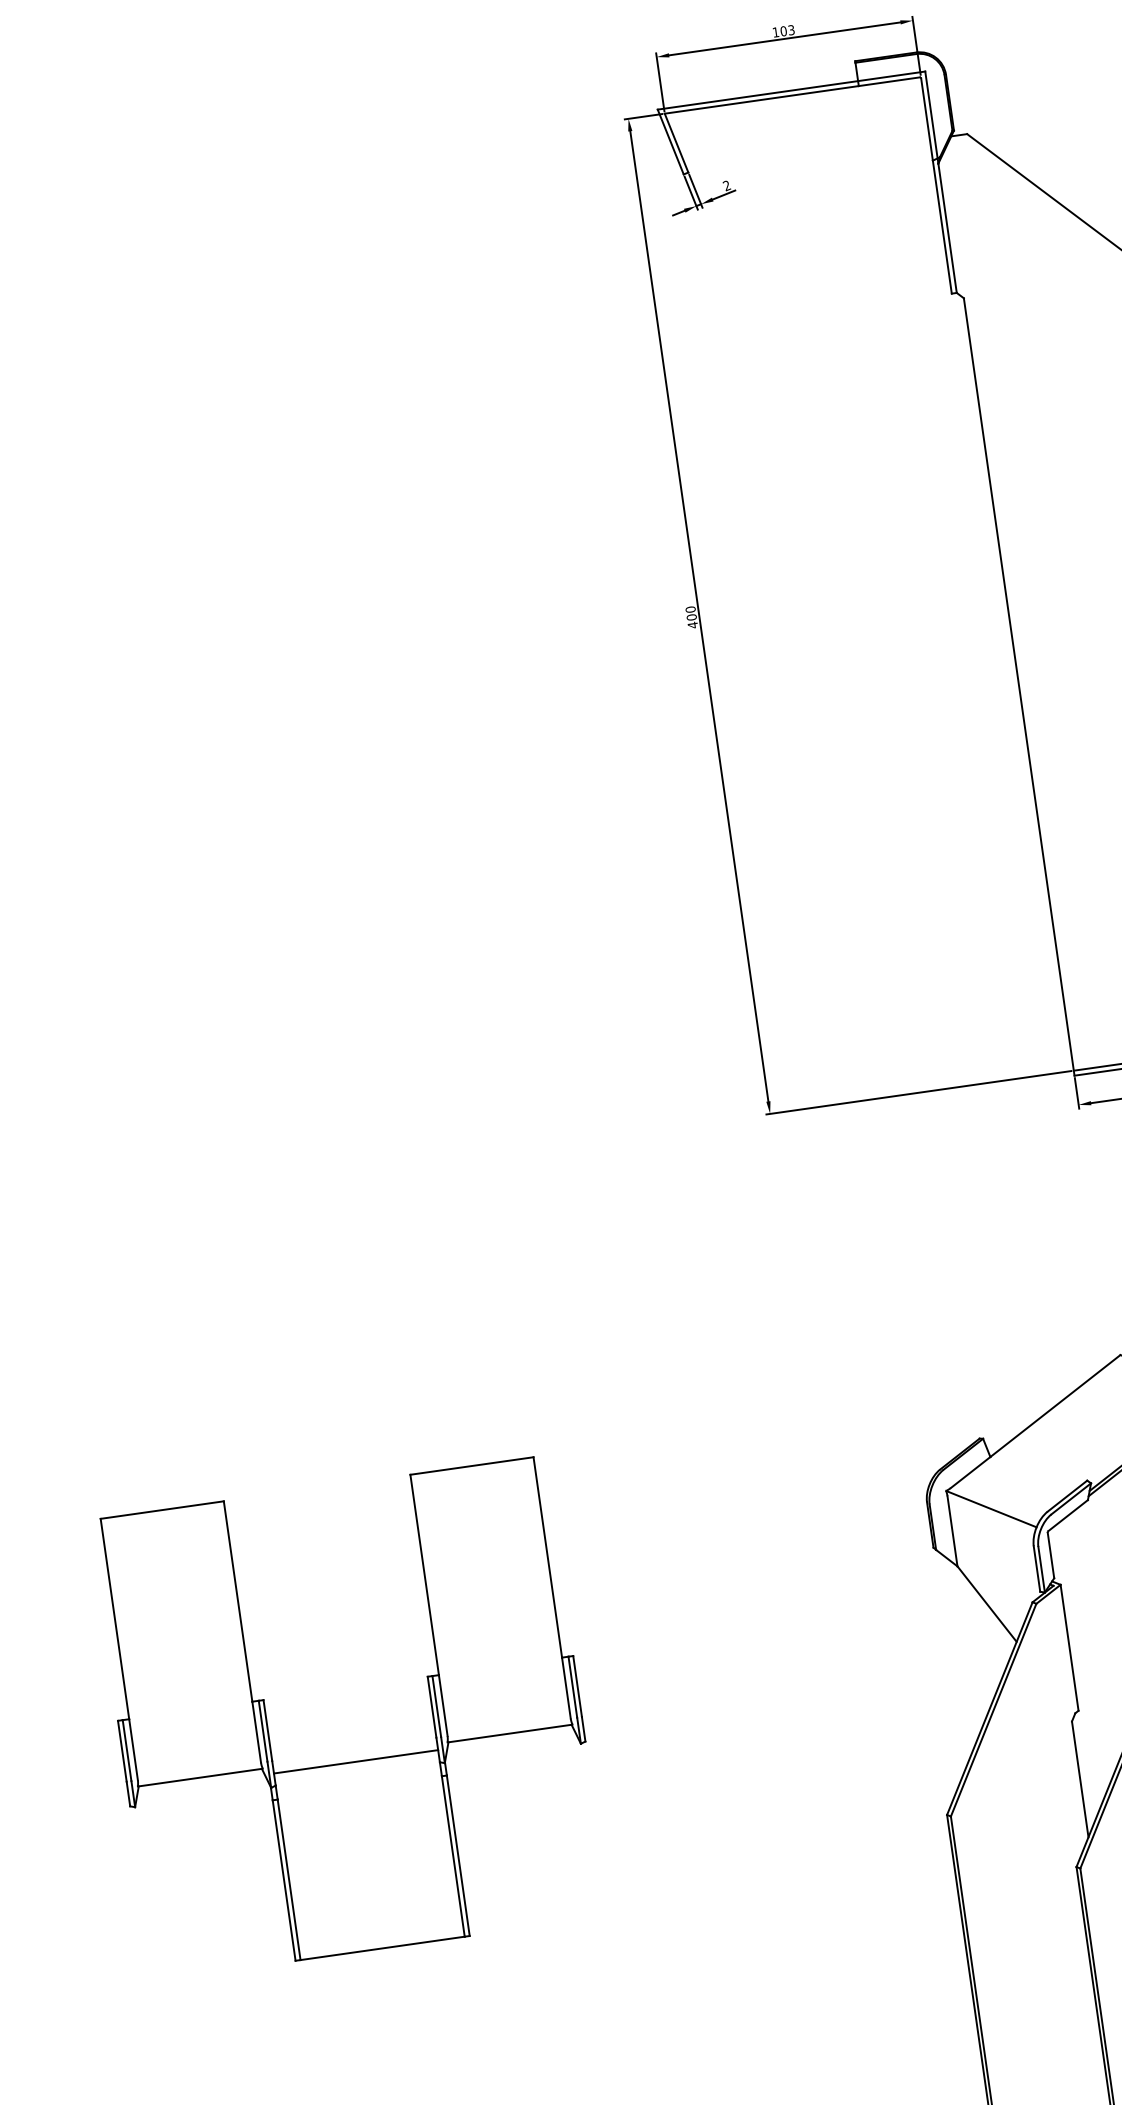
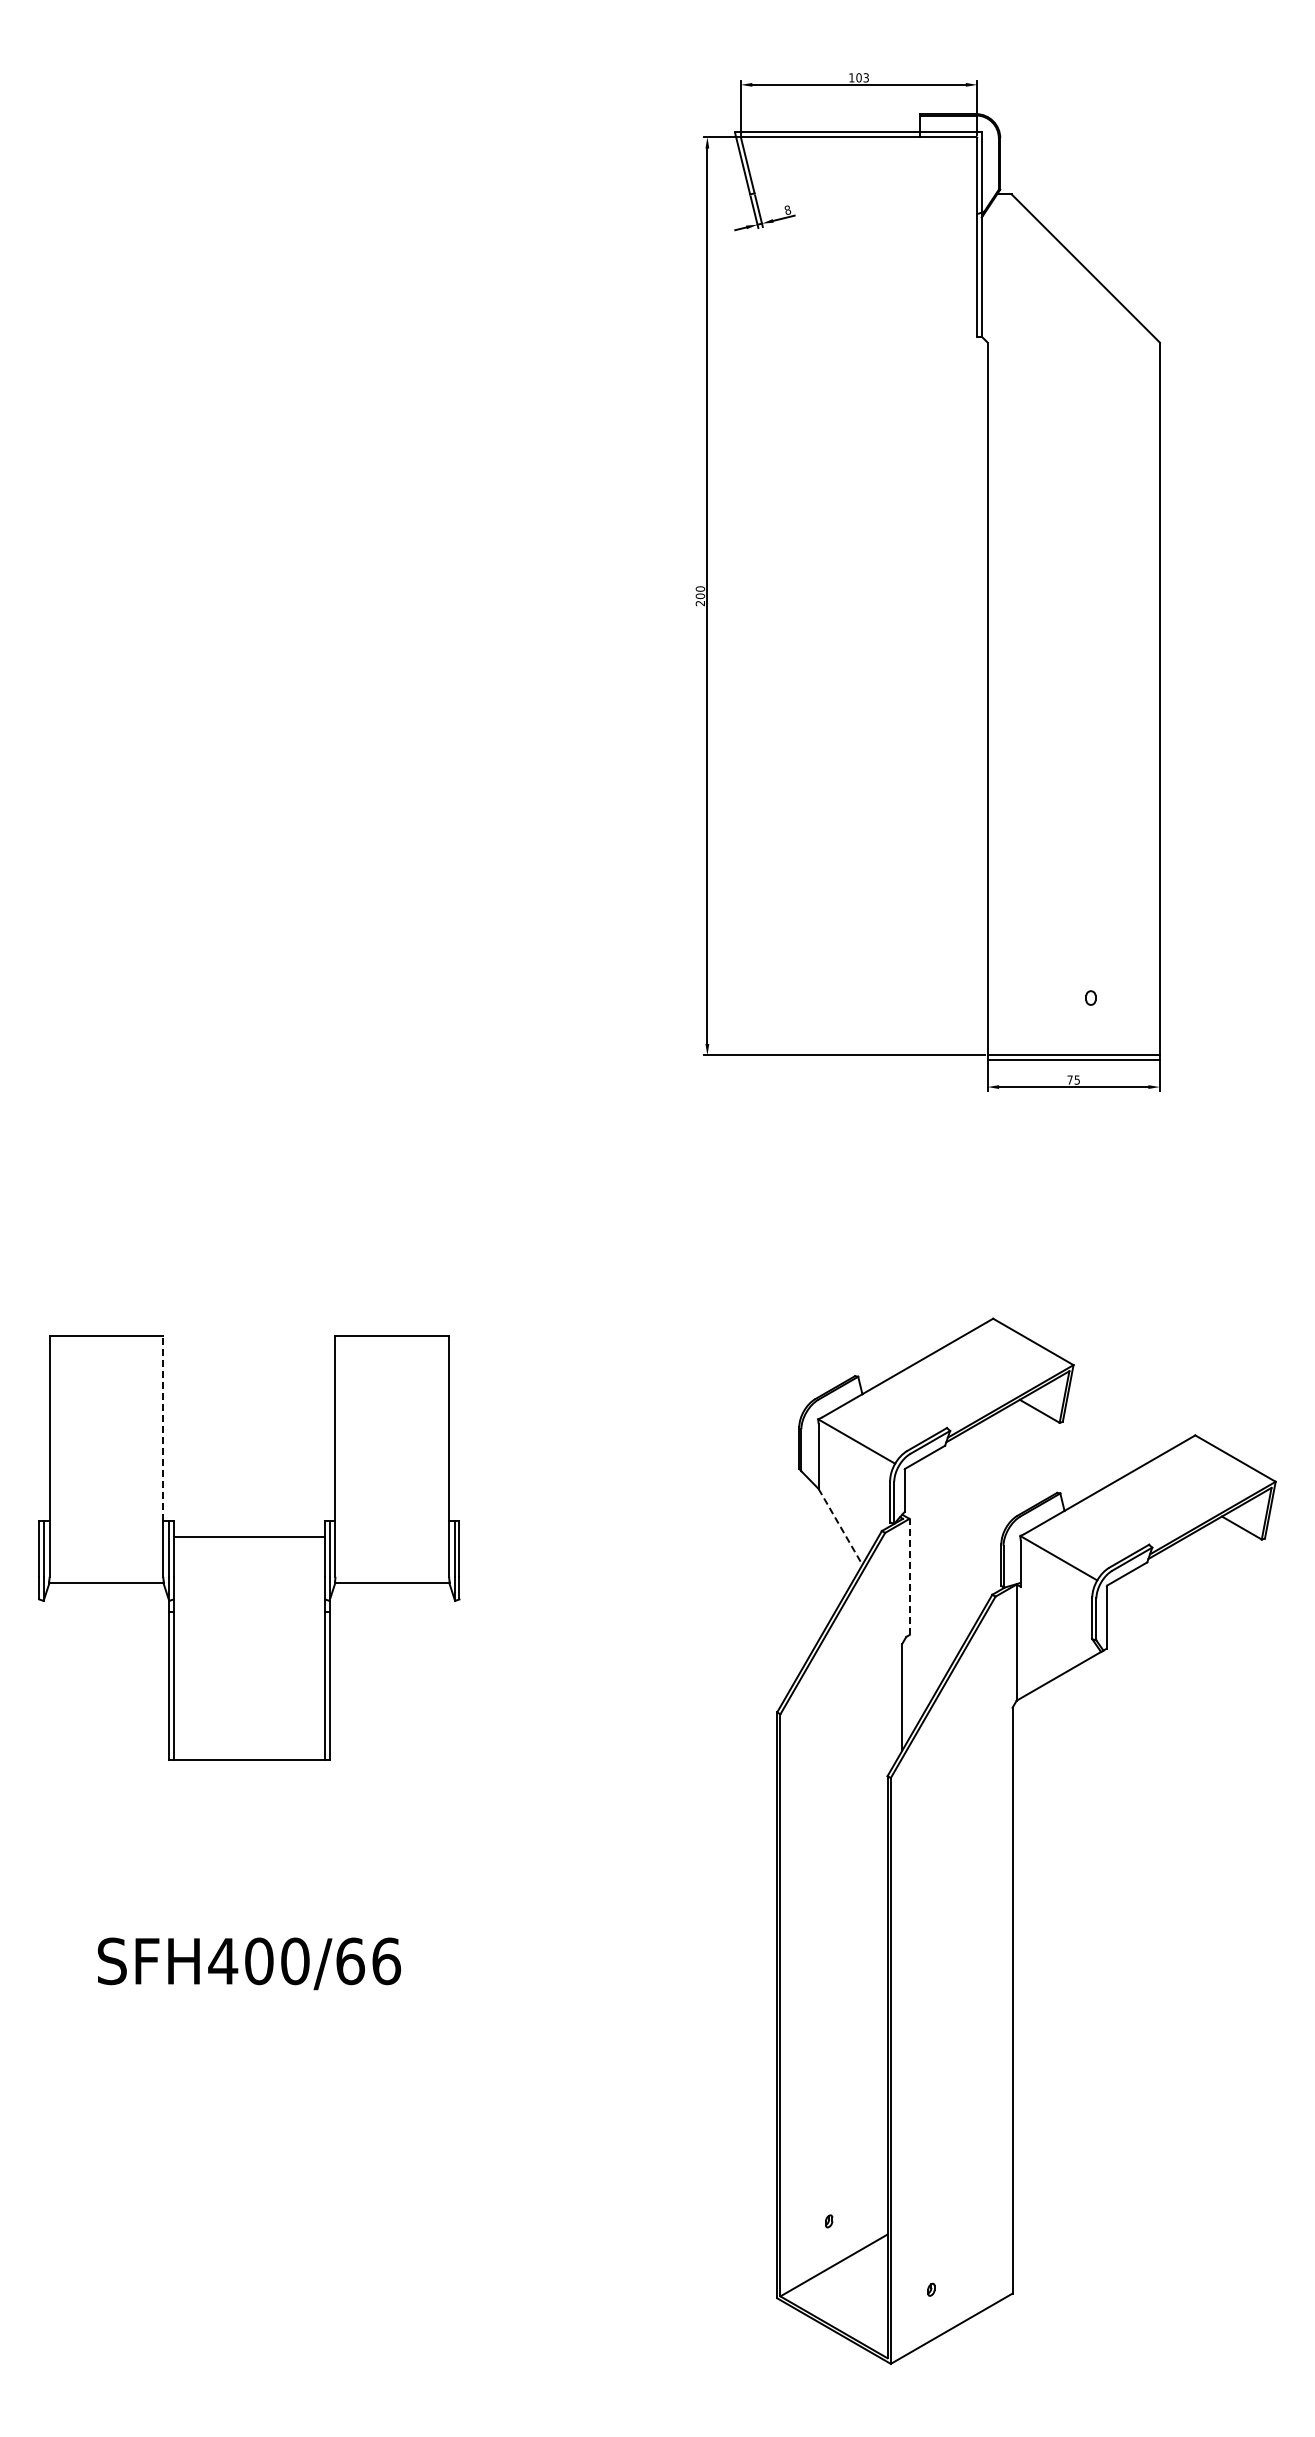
text: (726, 186) -> (787, 210), 2 -> 8
text: (691, 625) -> (699, 603), 400 -> 200
line: (238, 1600) -> (163, 1427), solid -> dashed
line: (987, 1603) -> (840, 1526), solid -> dashed
line: (1069, 1647) -> (909, 1576), solid -> dashed
line: (356, 1762) -> (249, 1537), moved

